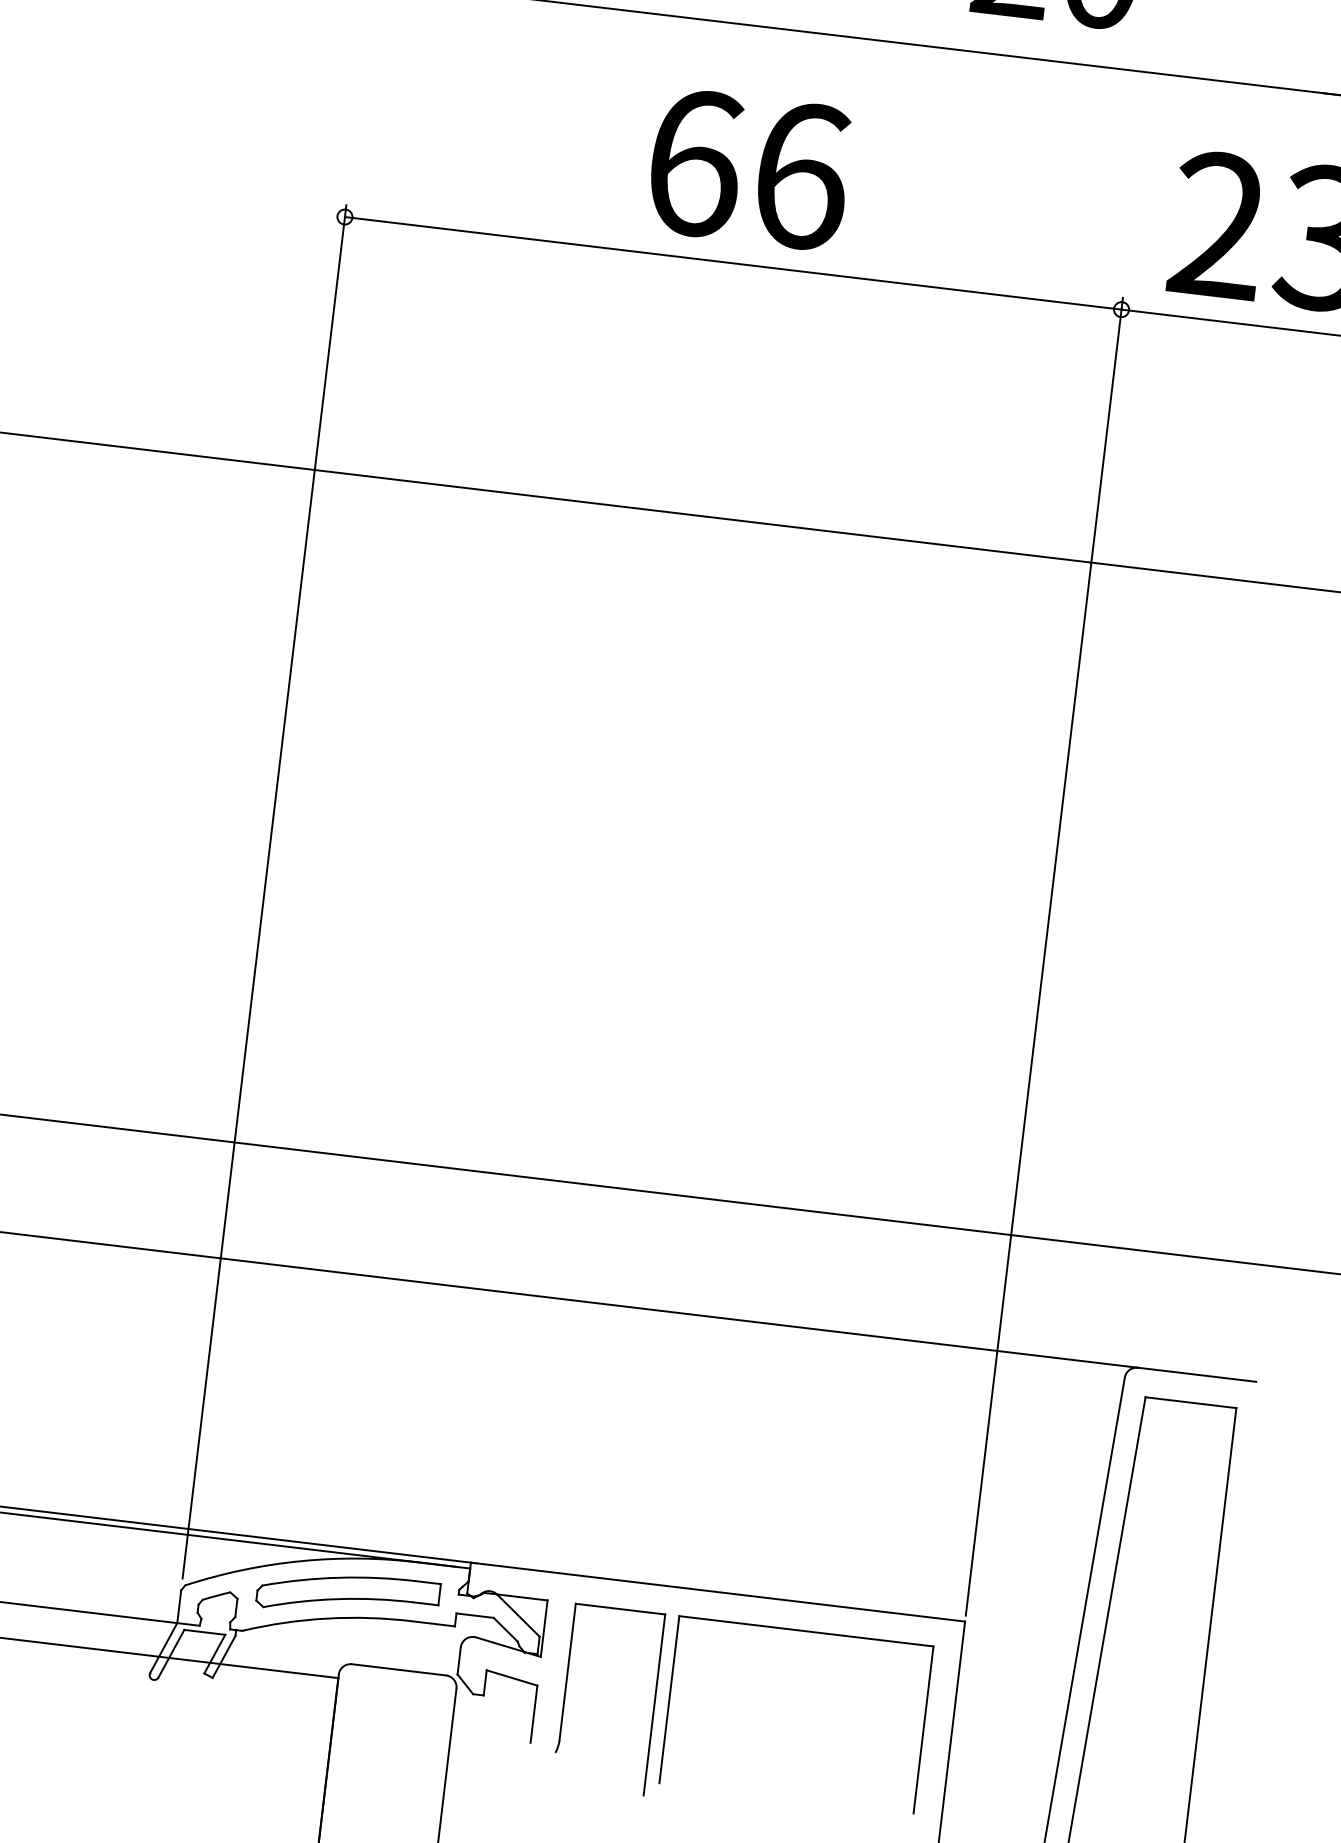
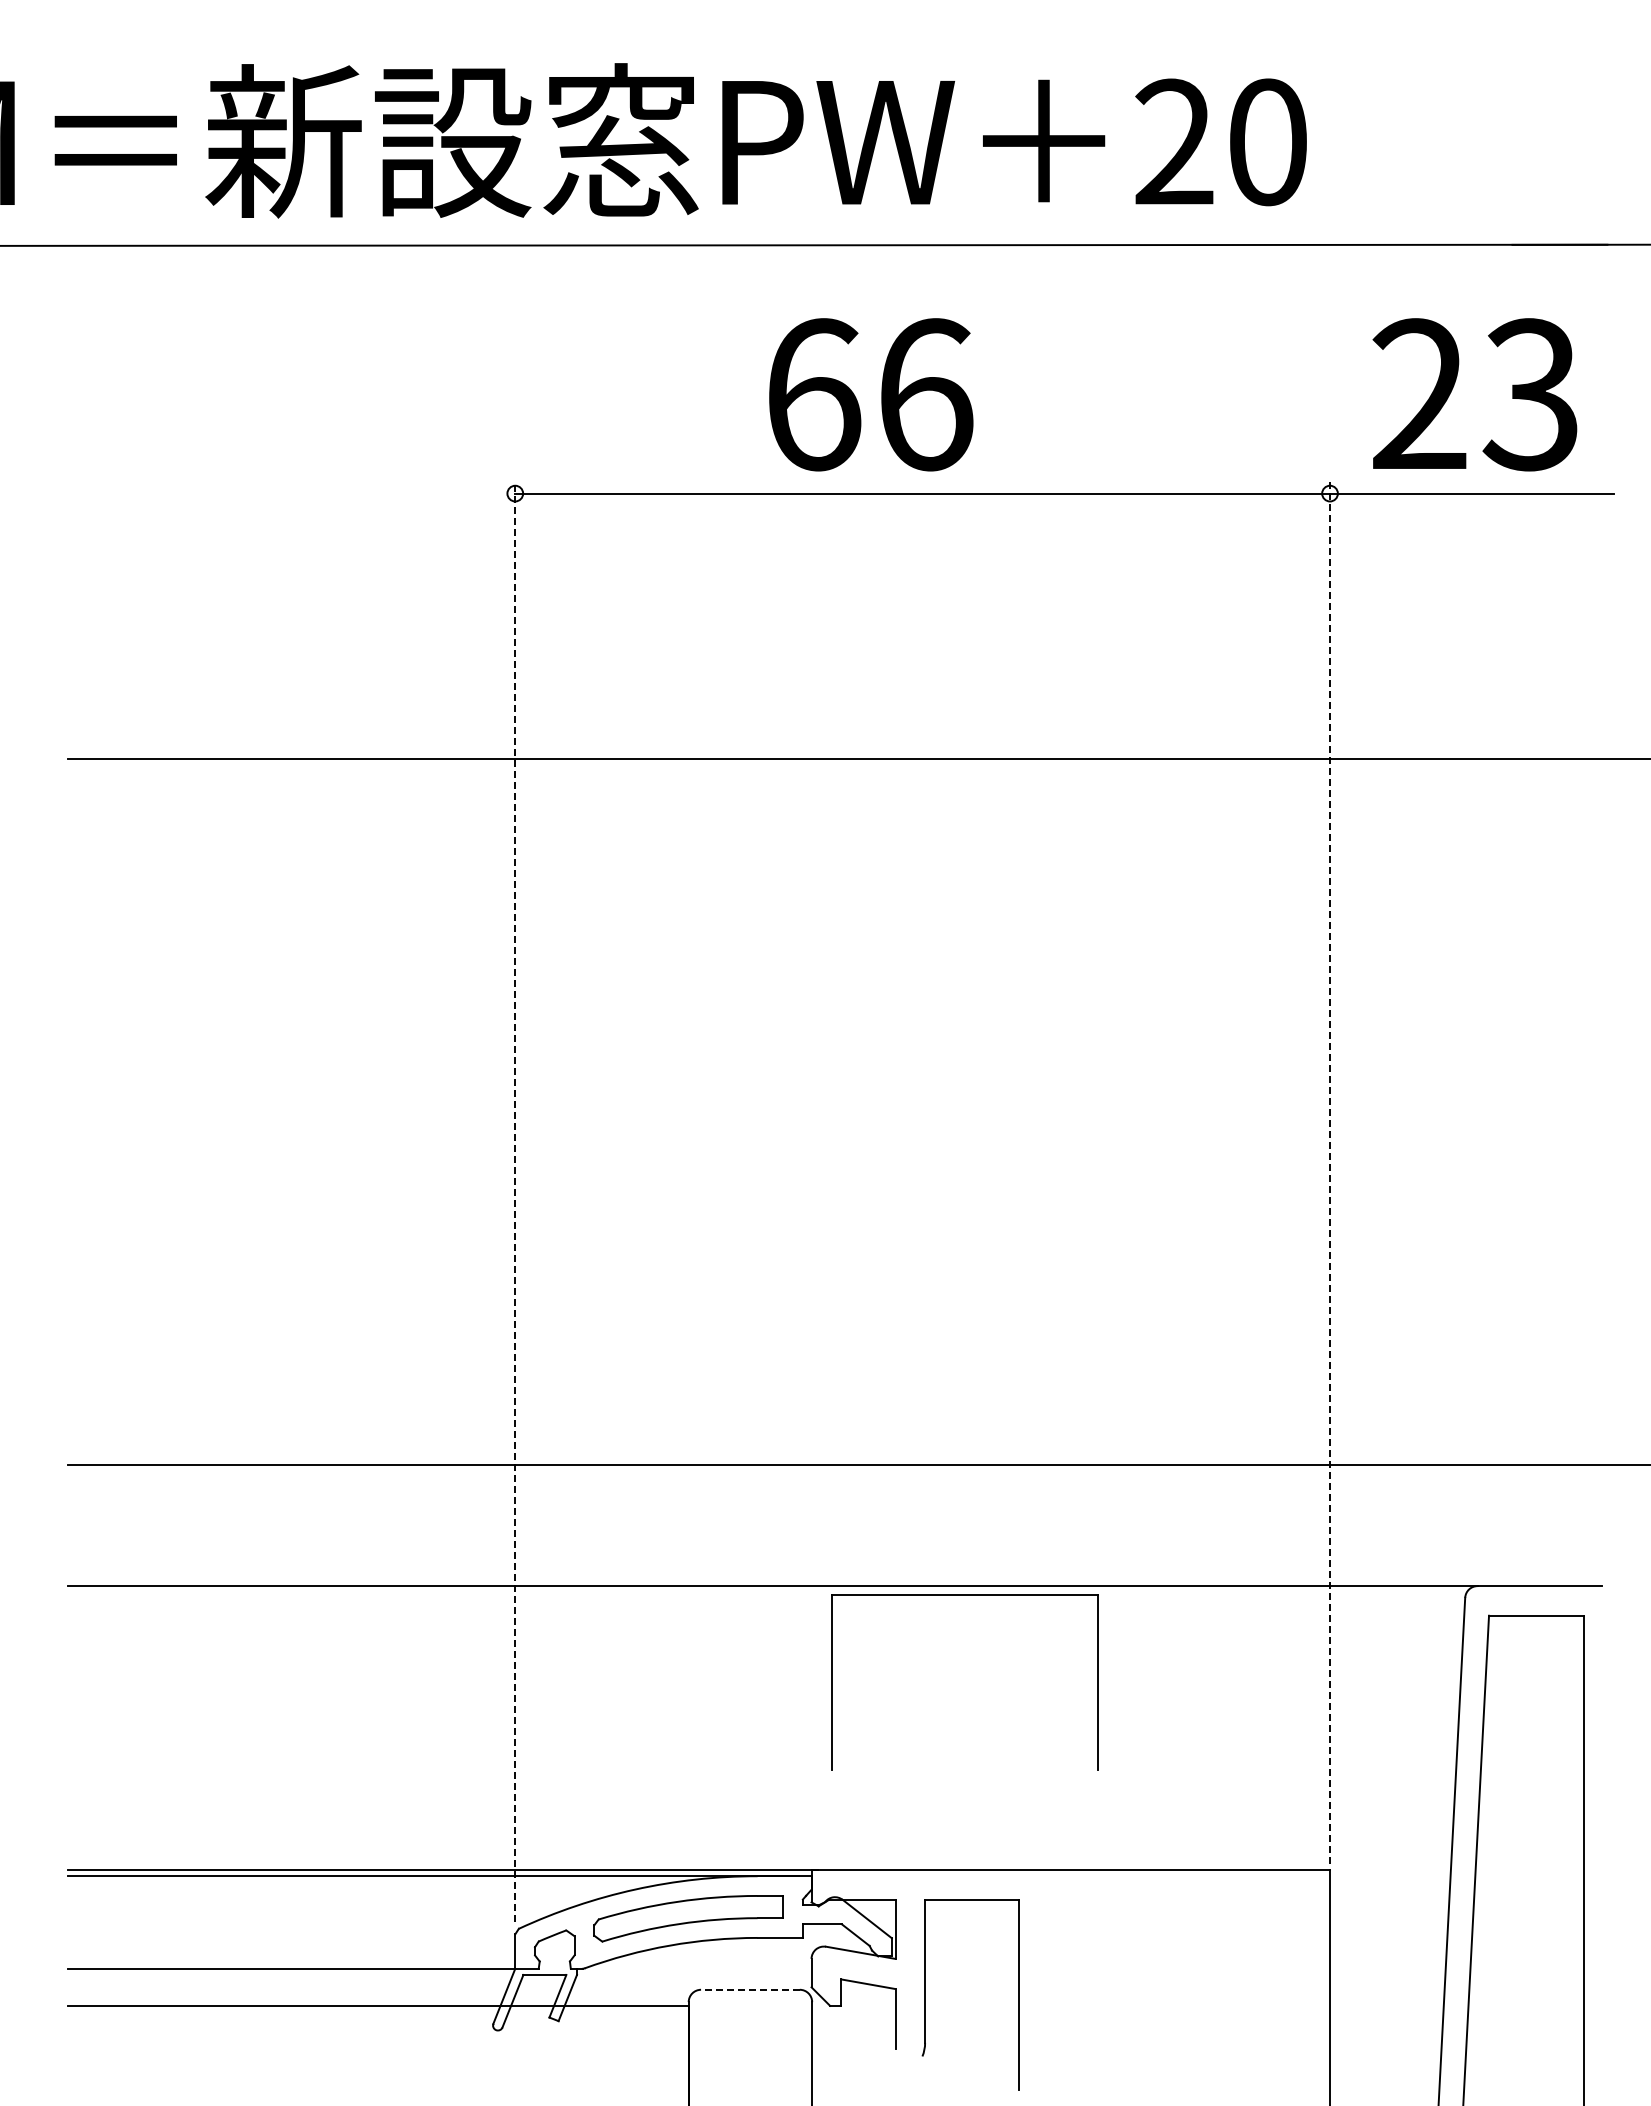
text: (750, 169) -> (871, 394), moved
line: (264, 891) -> (515, 1201), solid -> dashed
line: (1044, 956) -> (1330, 1172), solid -> dashed
part: (805, 1632) -> (964, 1595), moved
line: (398, 1669) -> (749, 1989), solid -> dashed

